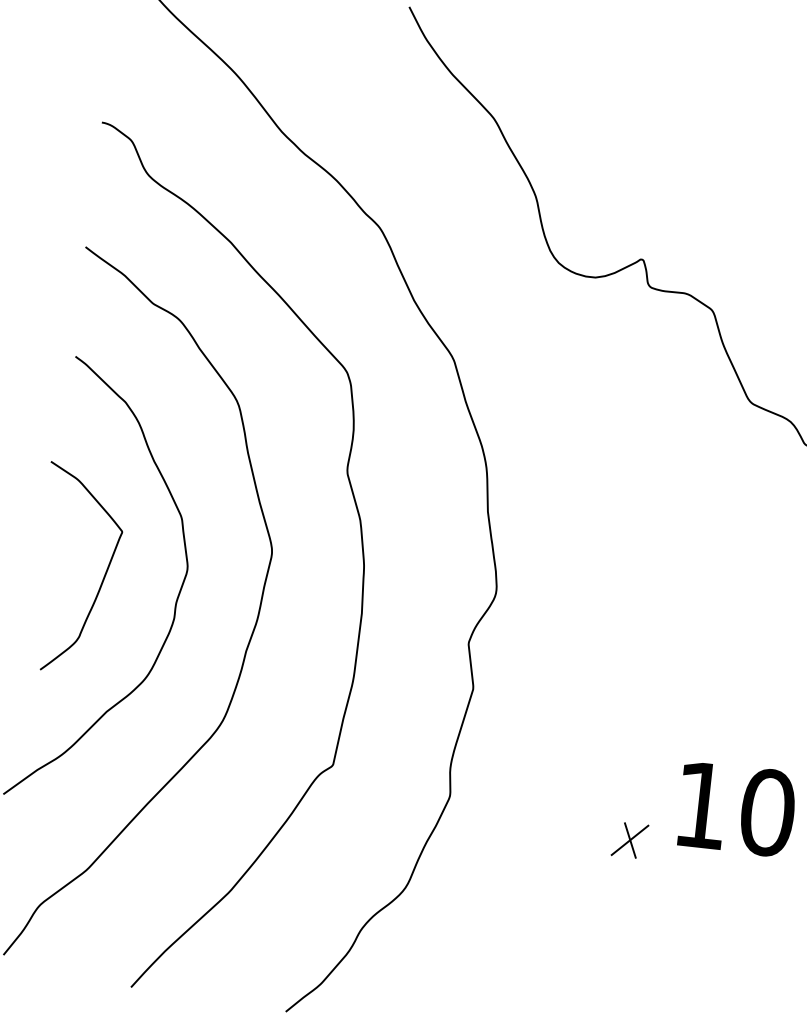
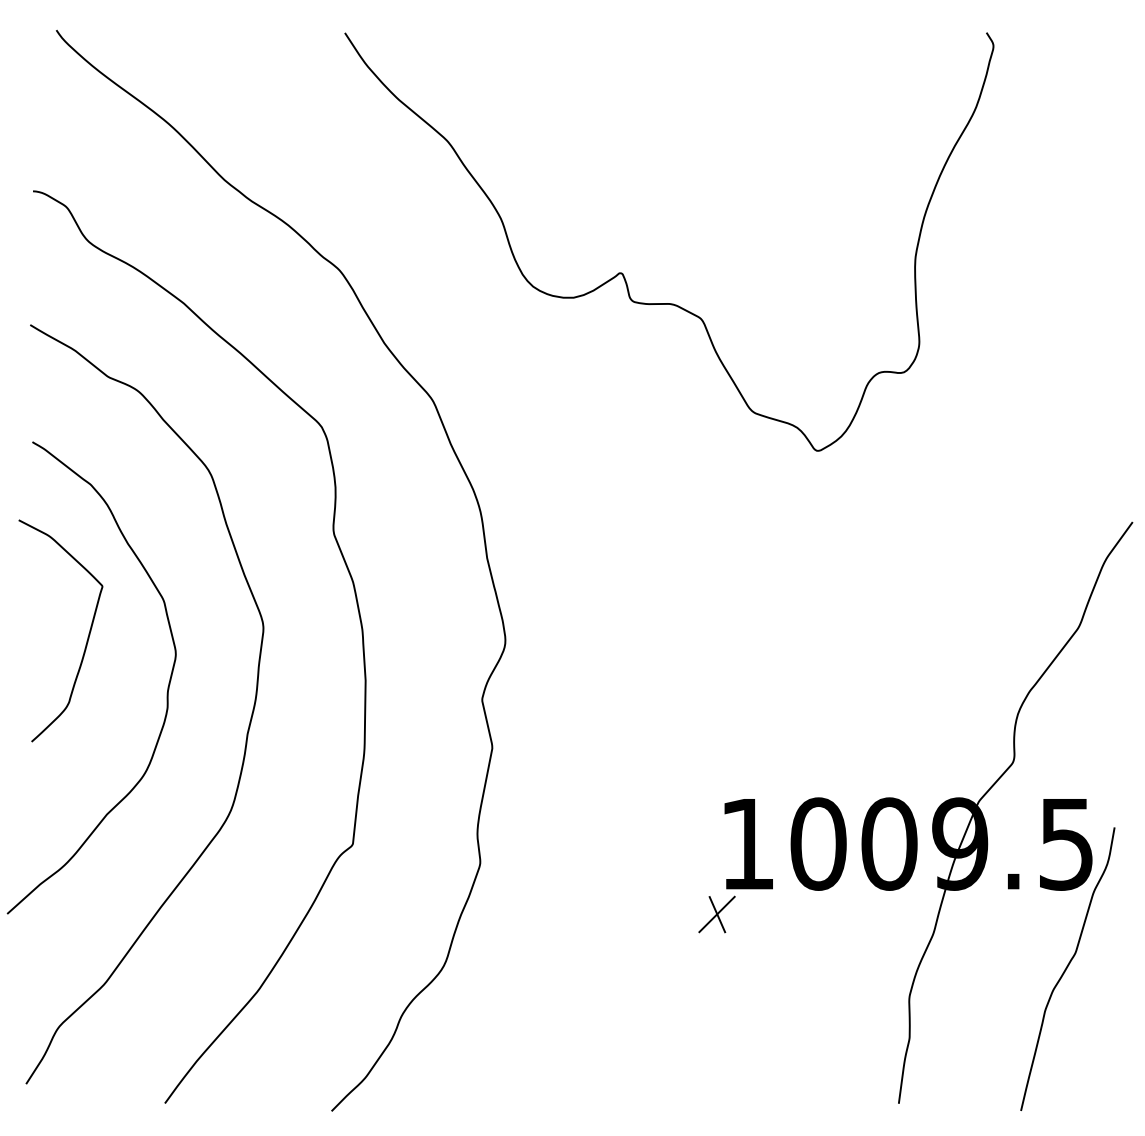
curve: (101, 580) -> (86, 640), moved
part: (629, 840) -> (716, 914), moved

